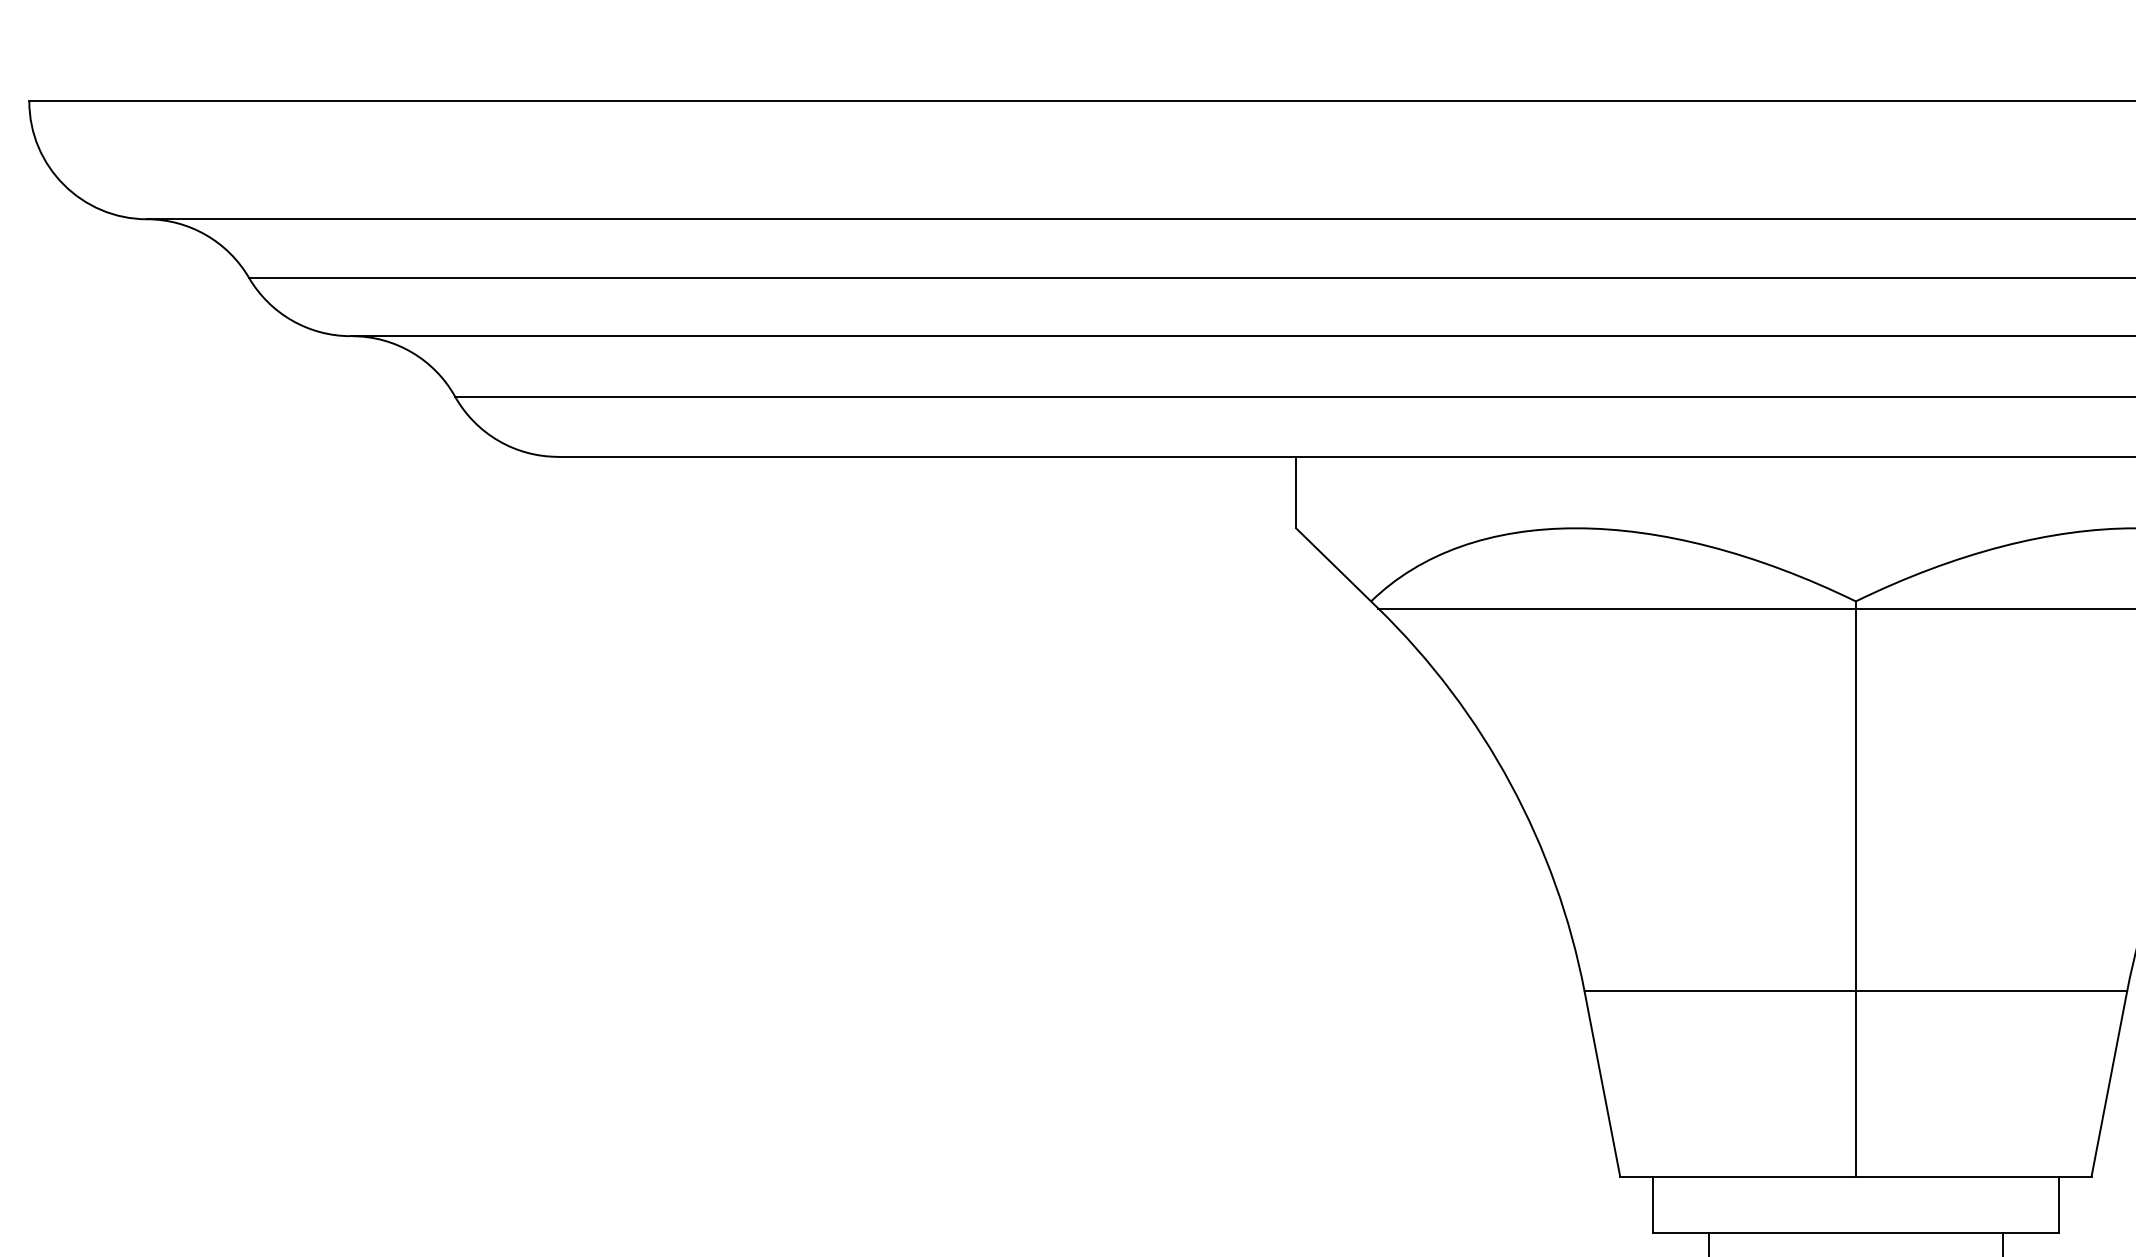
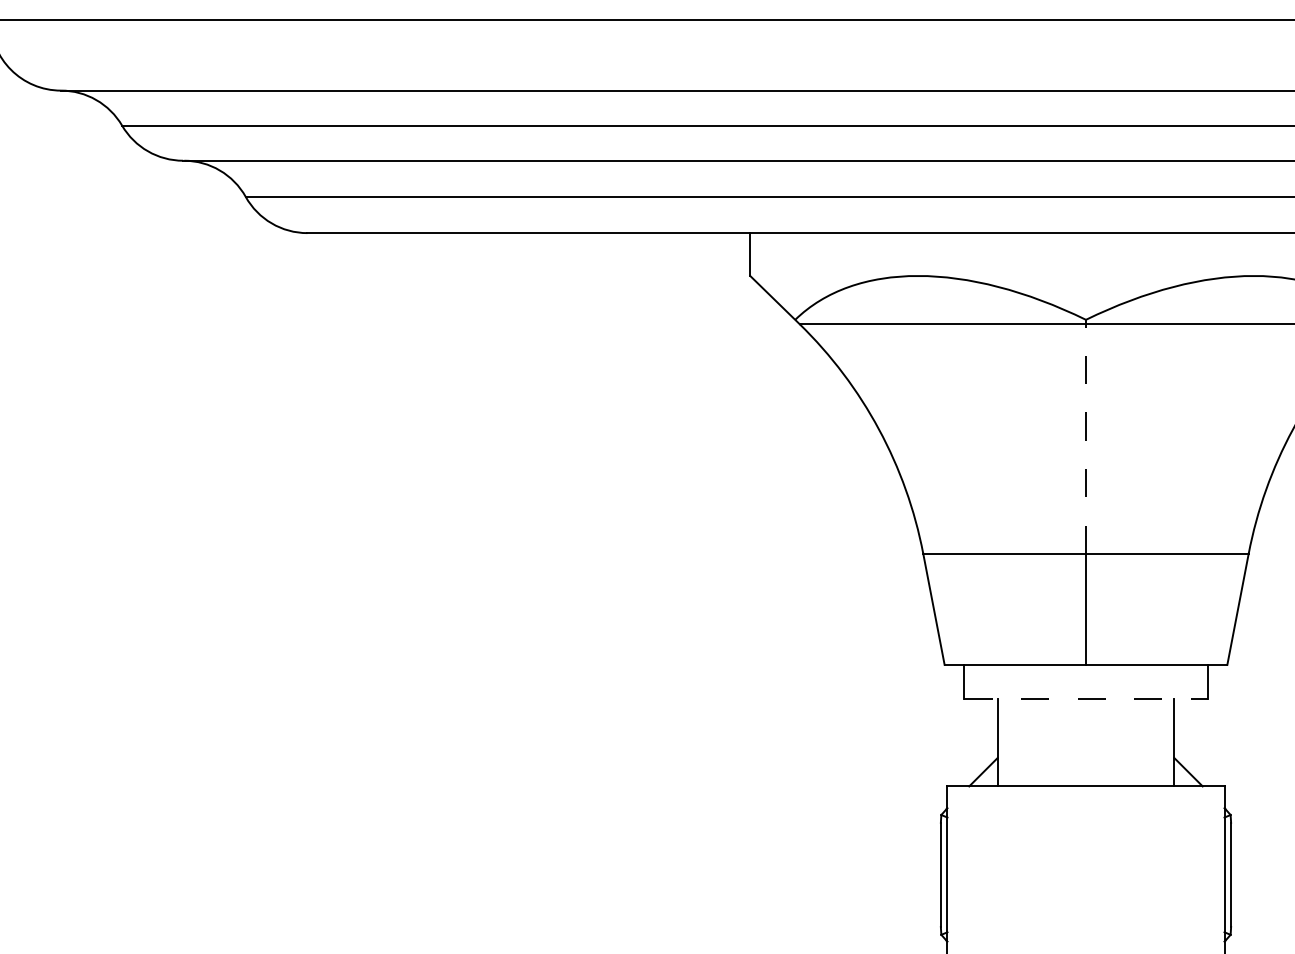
line: (1855, 799) -> (1085, 438), solid -> dashed
line: (1855, 1232) -> (1085, 698), solid -> dashed

